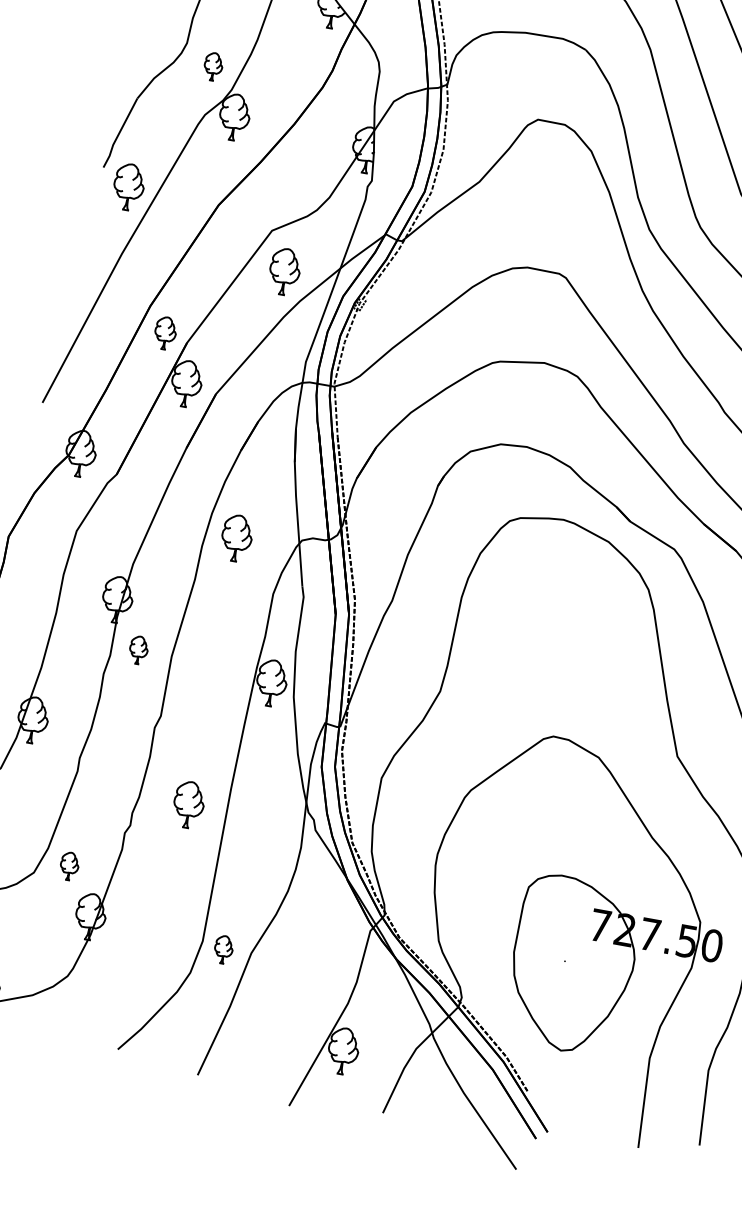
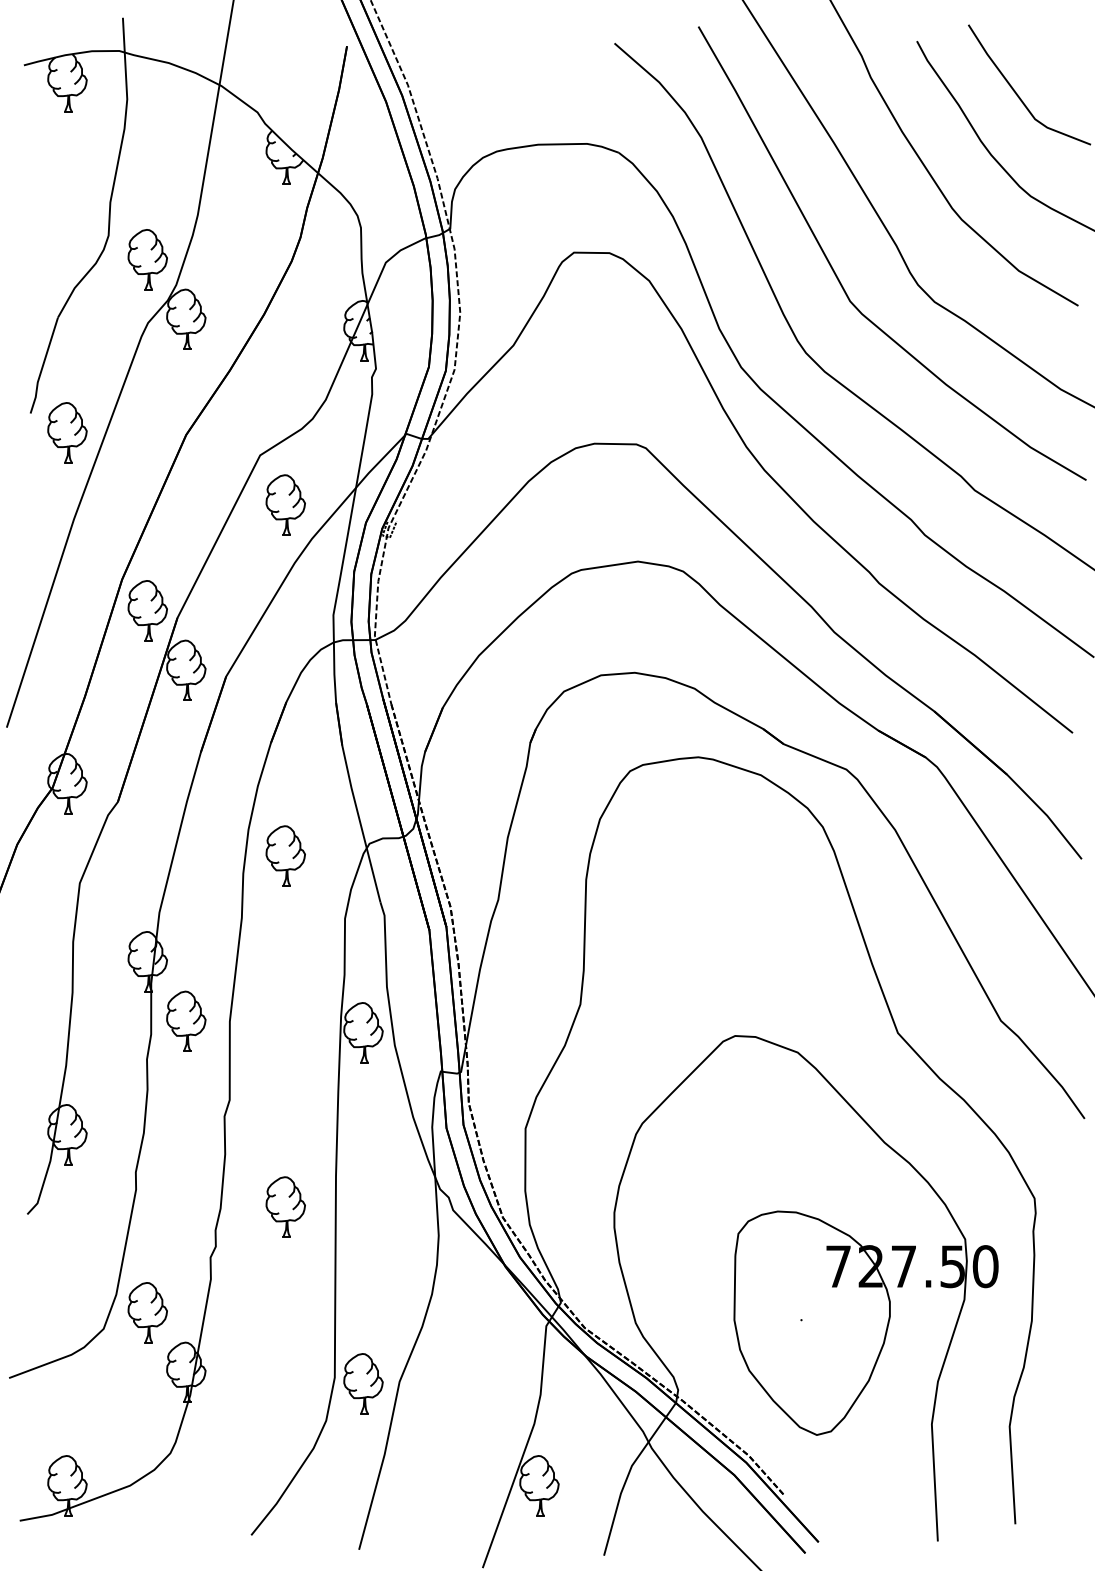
part: (213, 66) -> (147, 259), size x1.67
part: (165, 333) -> (147, 610), size x1.43
part: (138, 649) -> (186, 1020), size x1.67
part: (69, 866) -> (147, 1312), size x1.67
part: (223, 949) -> (363, 1383), size x1.67

